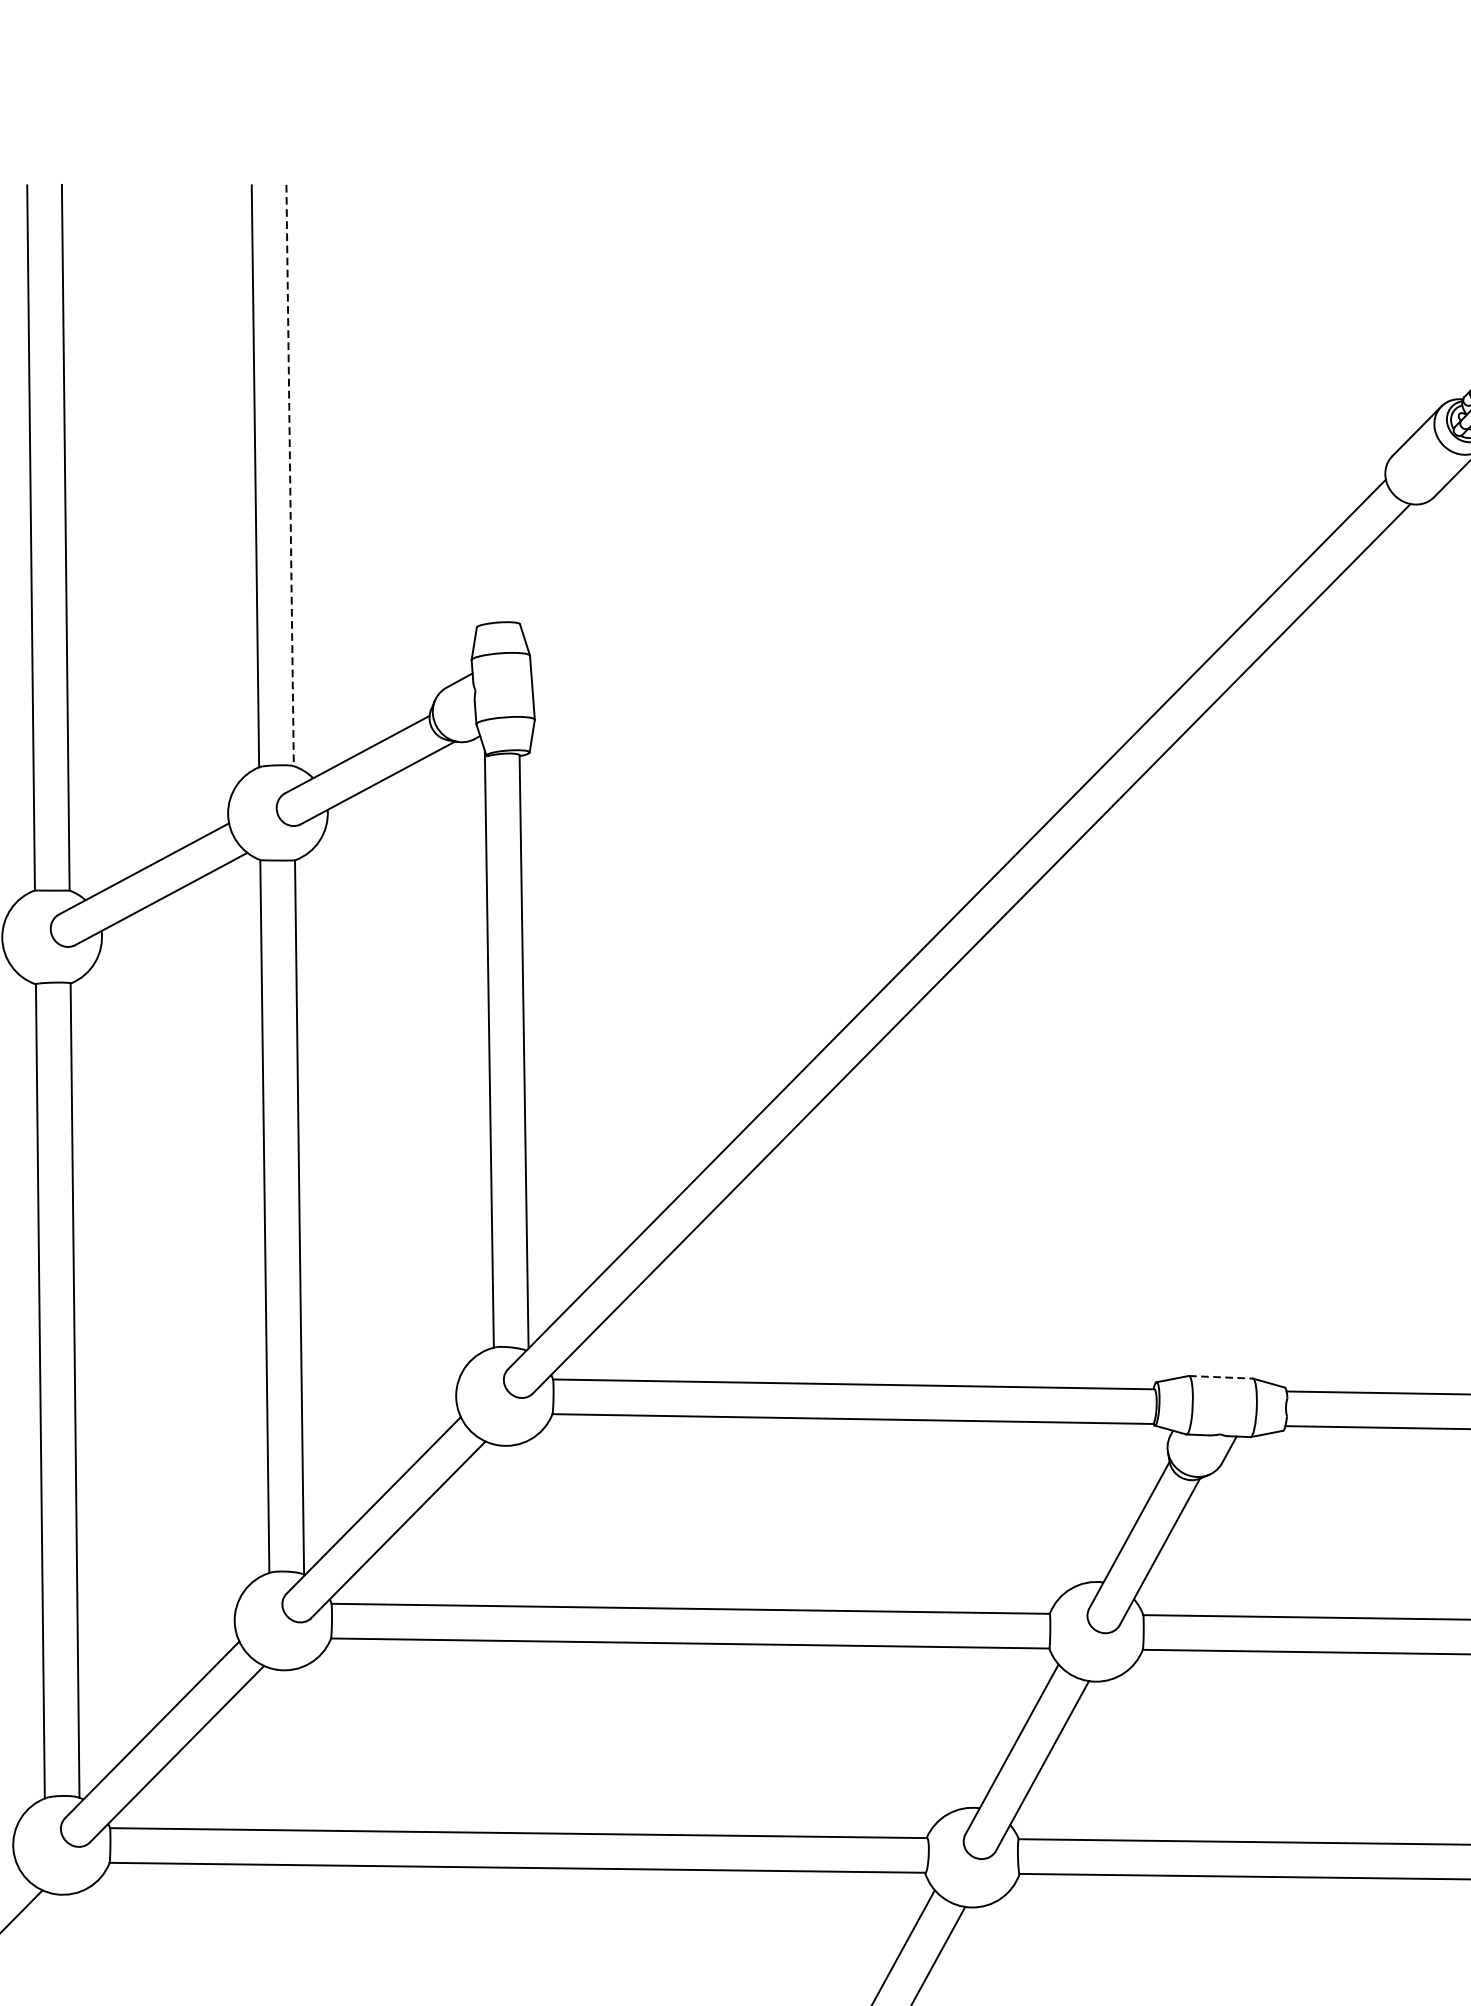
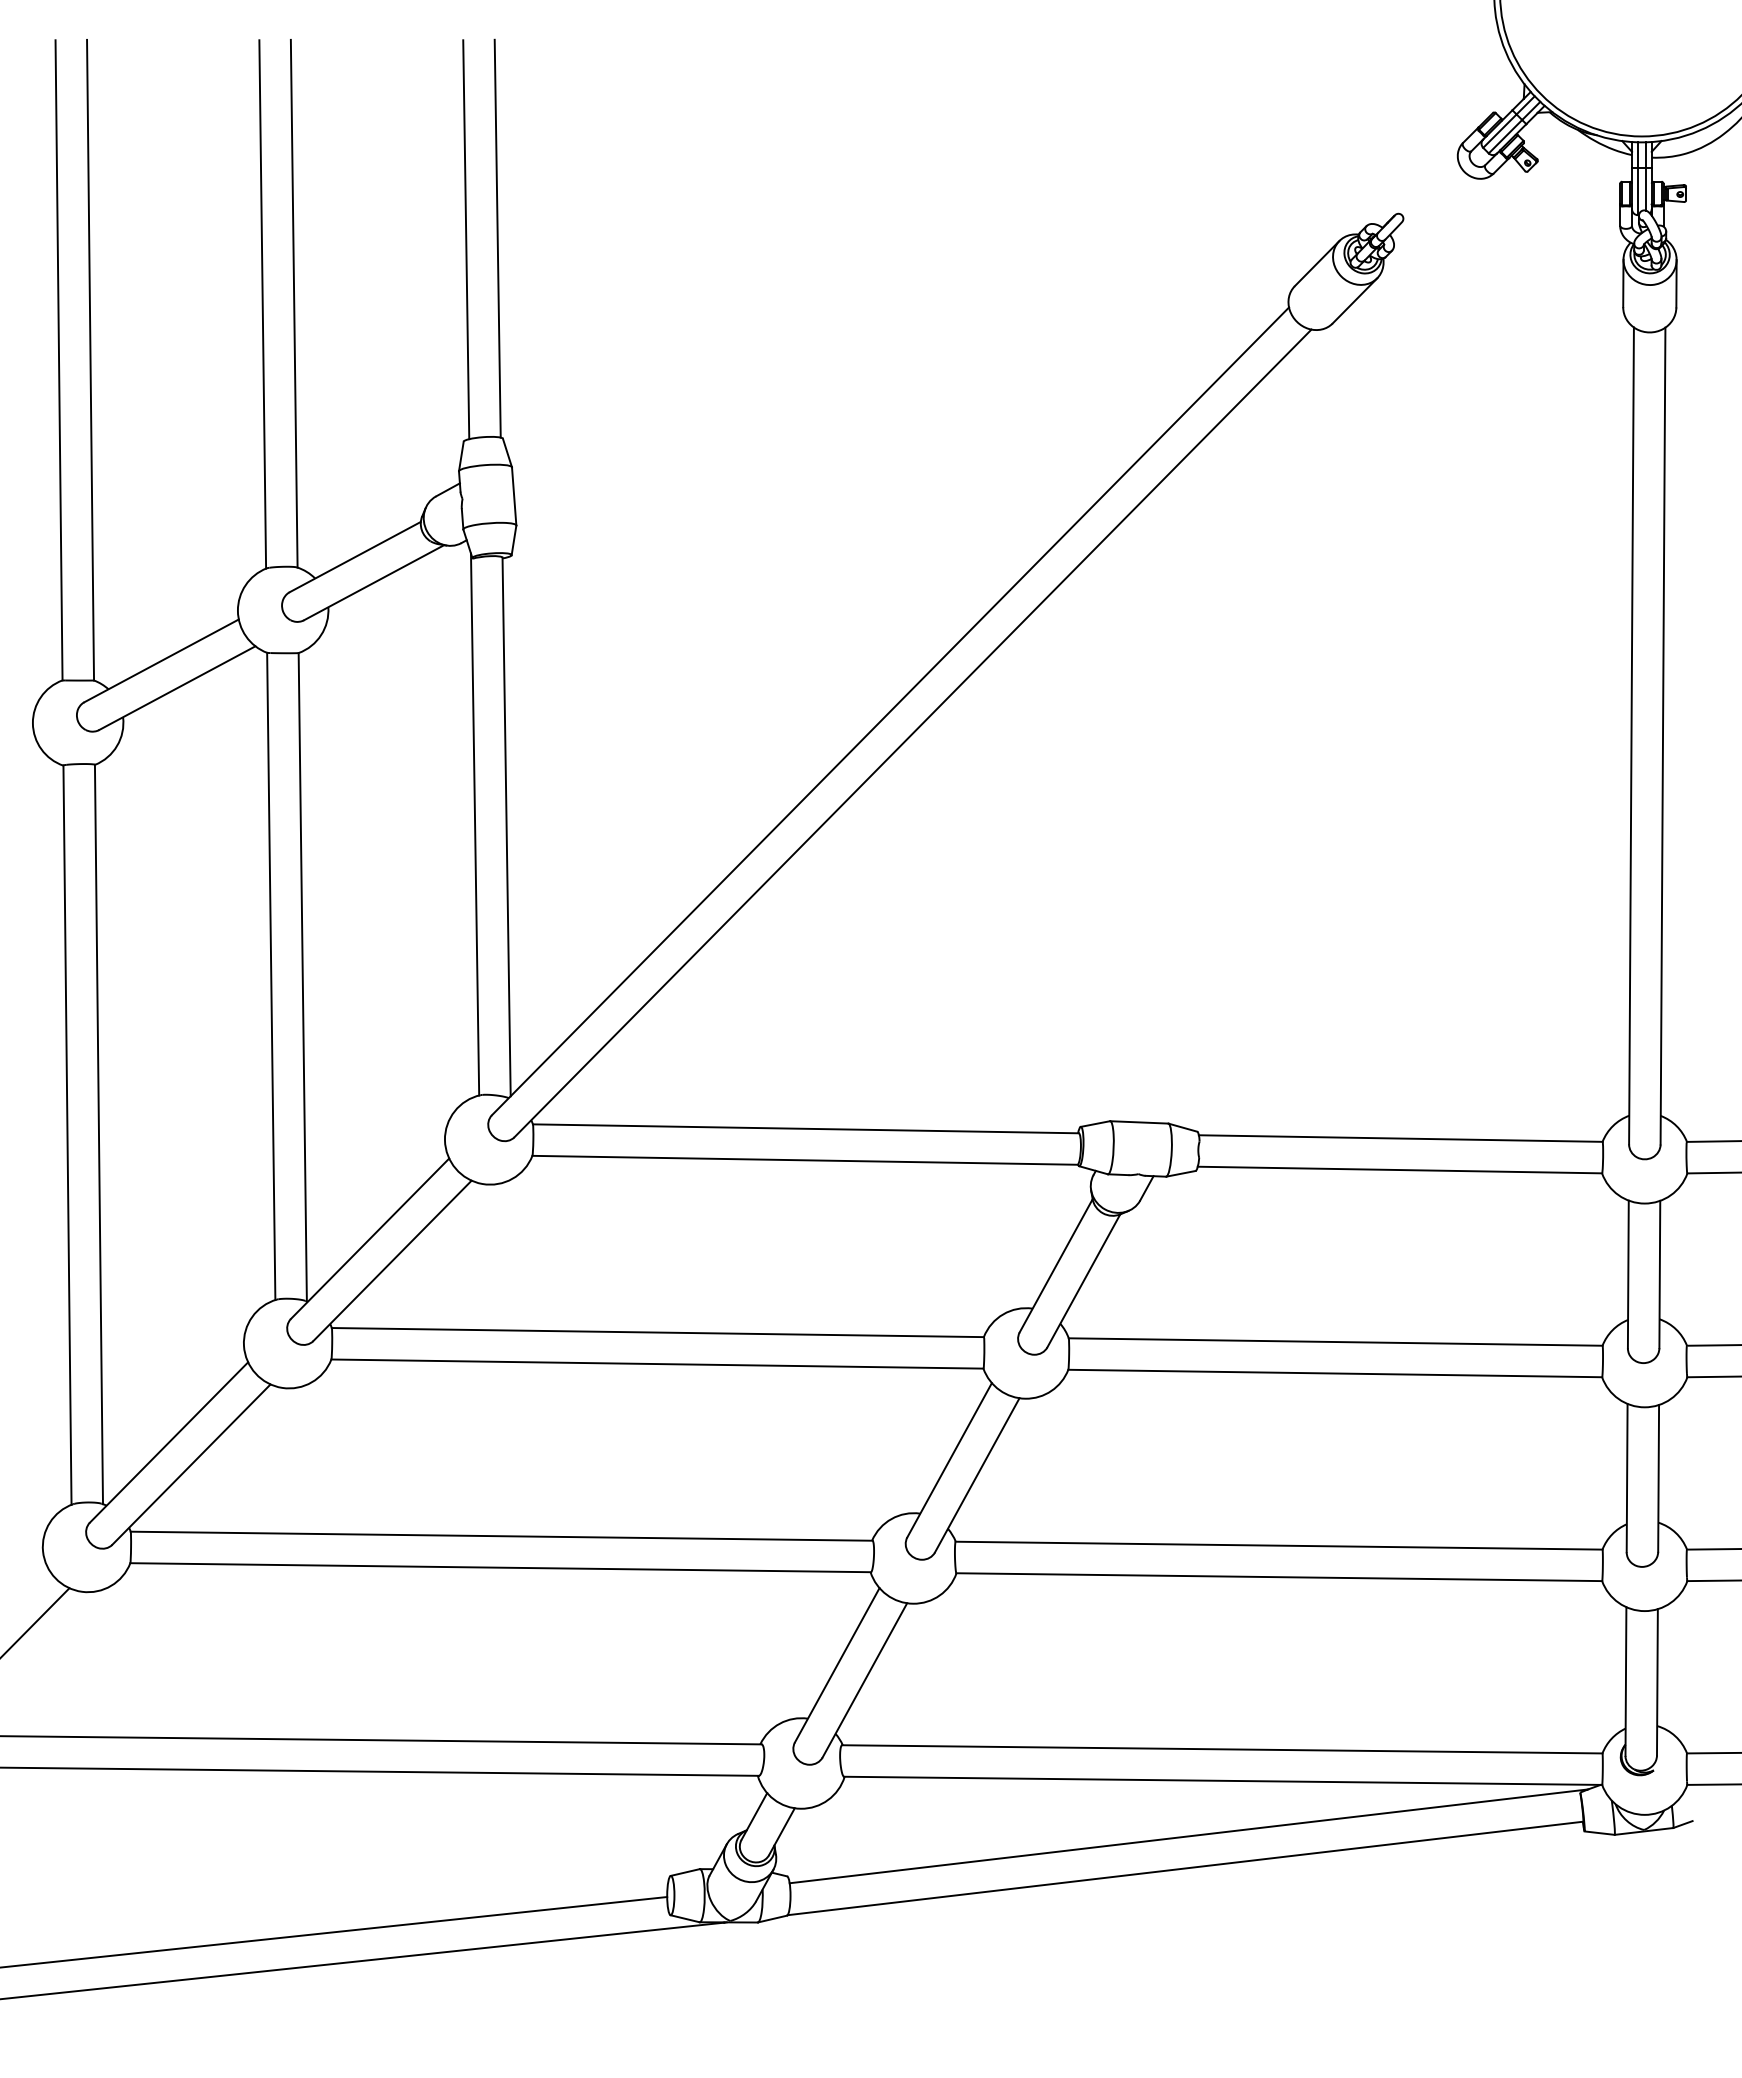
line: (514, 403) -> (497, 238), added
line: (479, 404) -> (466, 239), added
line: (290, 475) -> (294, 303), dashed -> solid
line: (1221, 1377) -> (1139, 1122), dashed -> solid

